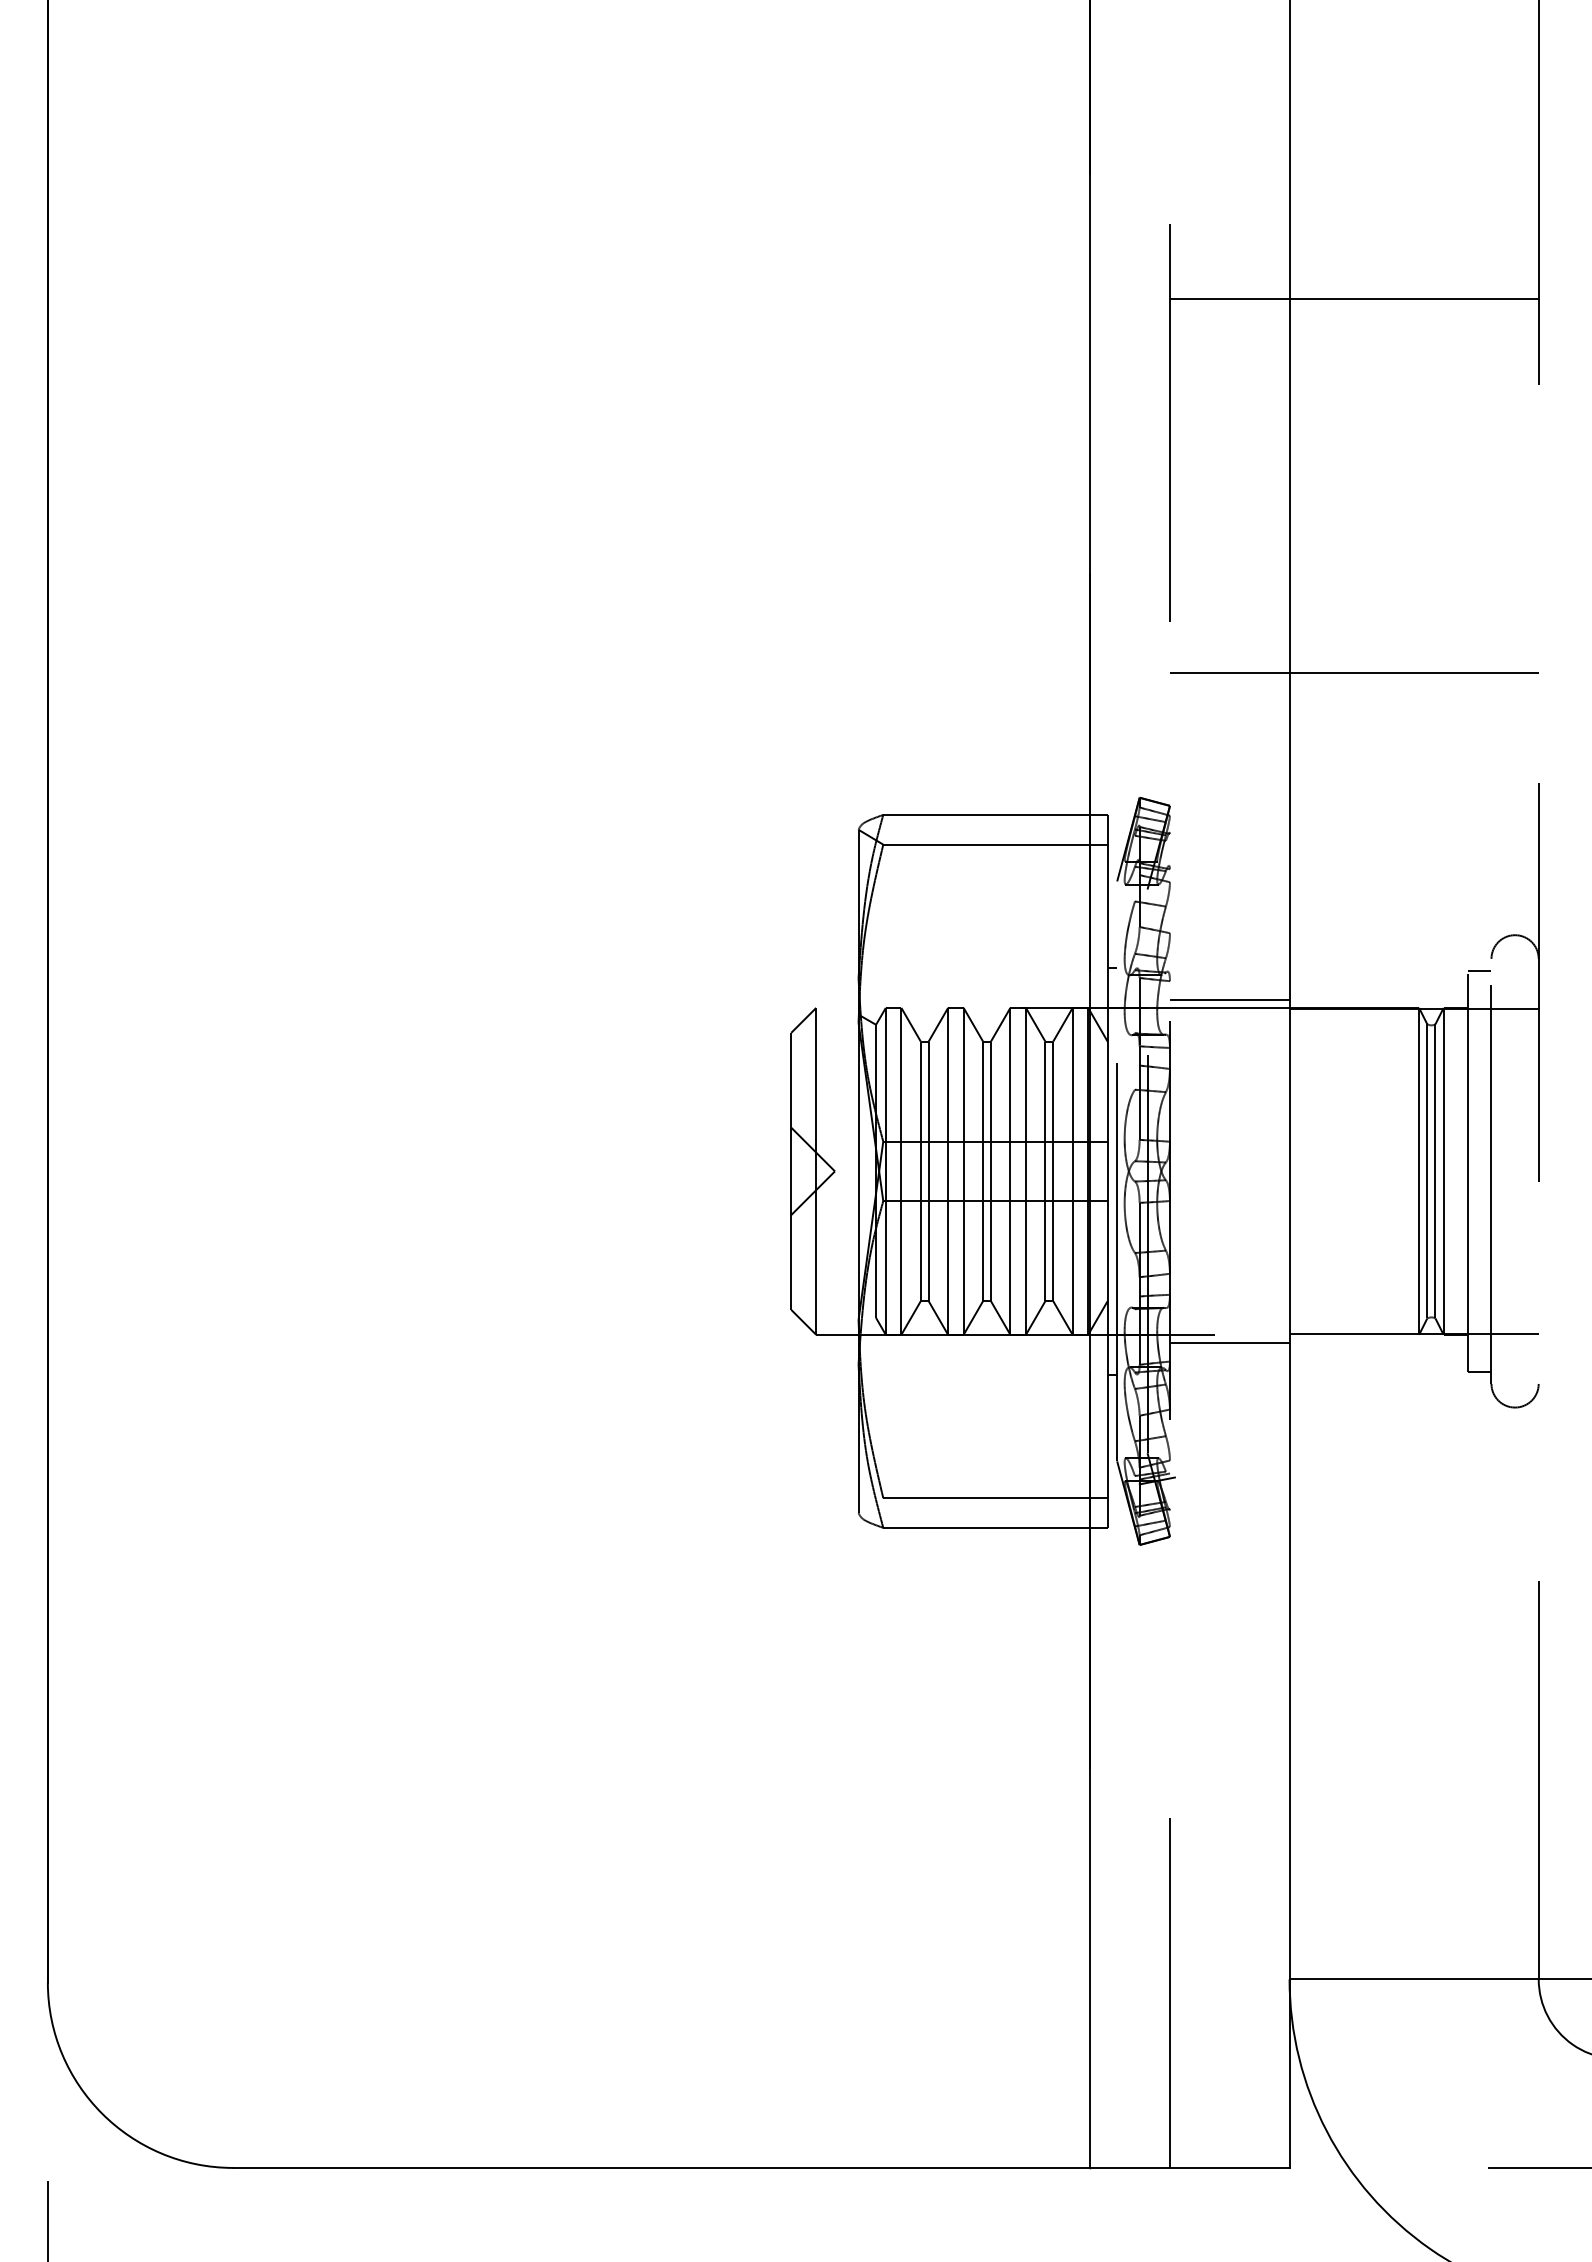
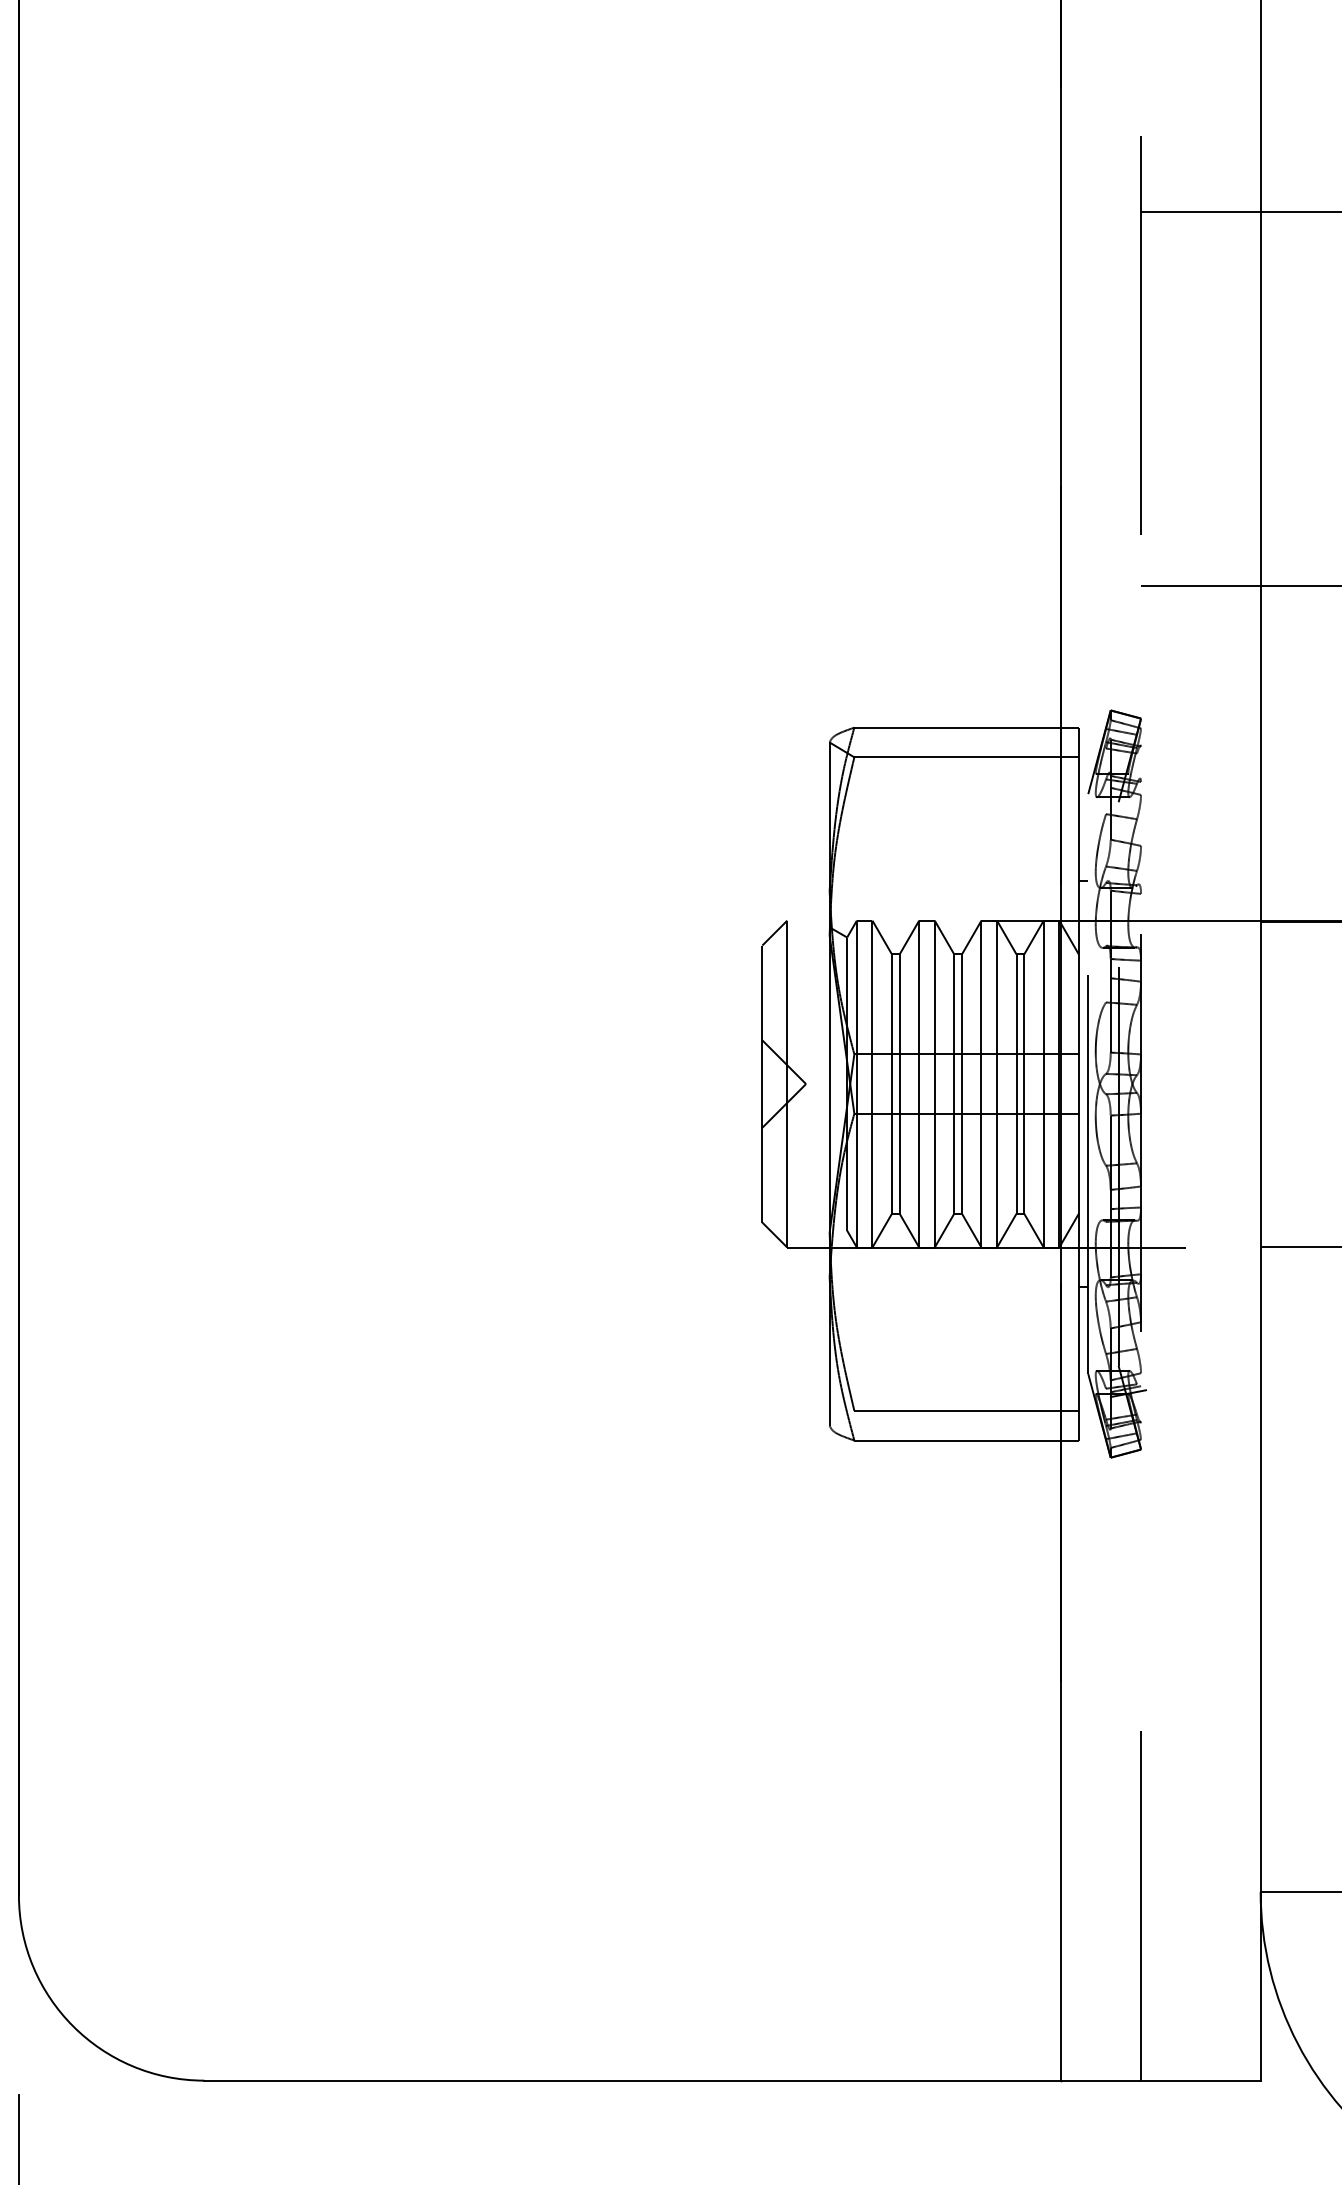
line: (1229, 999) -> (1200, 912), removed
line: (1229, 1342) -> (1200, 1255), removed

